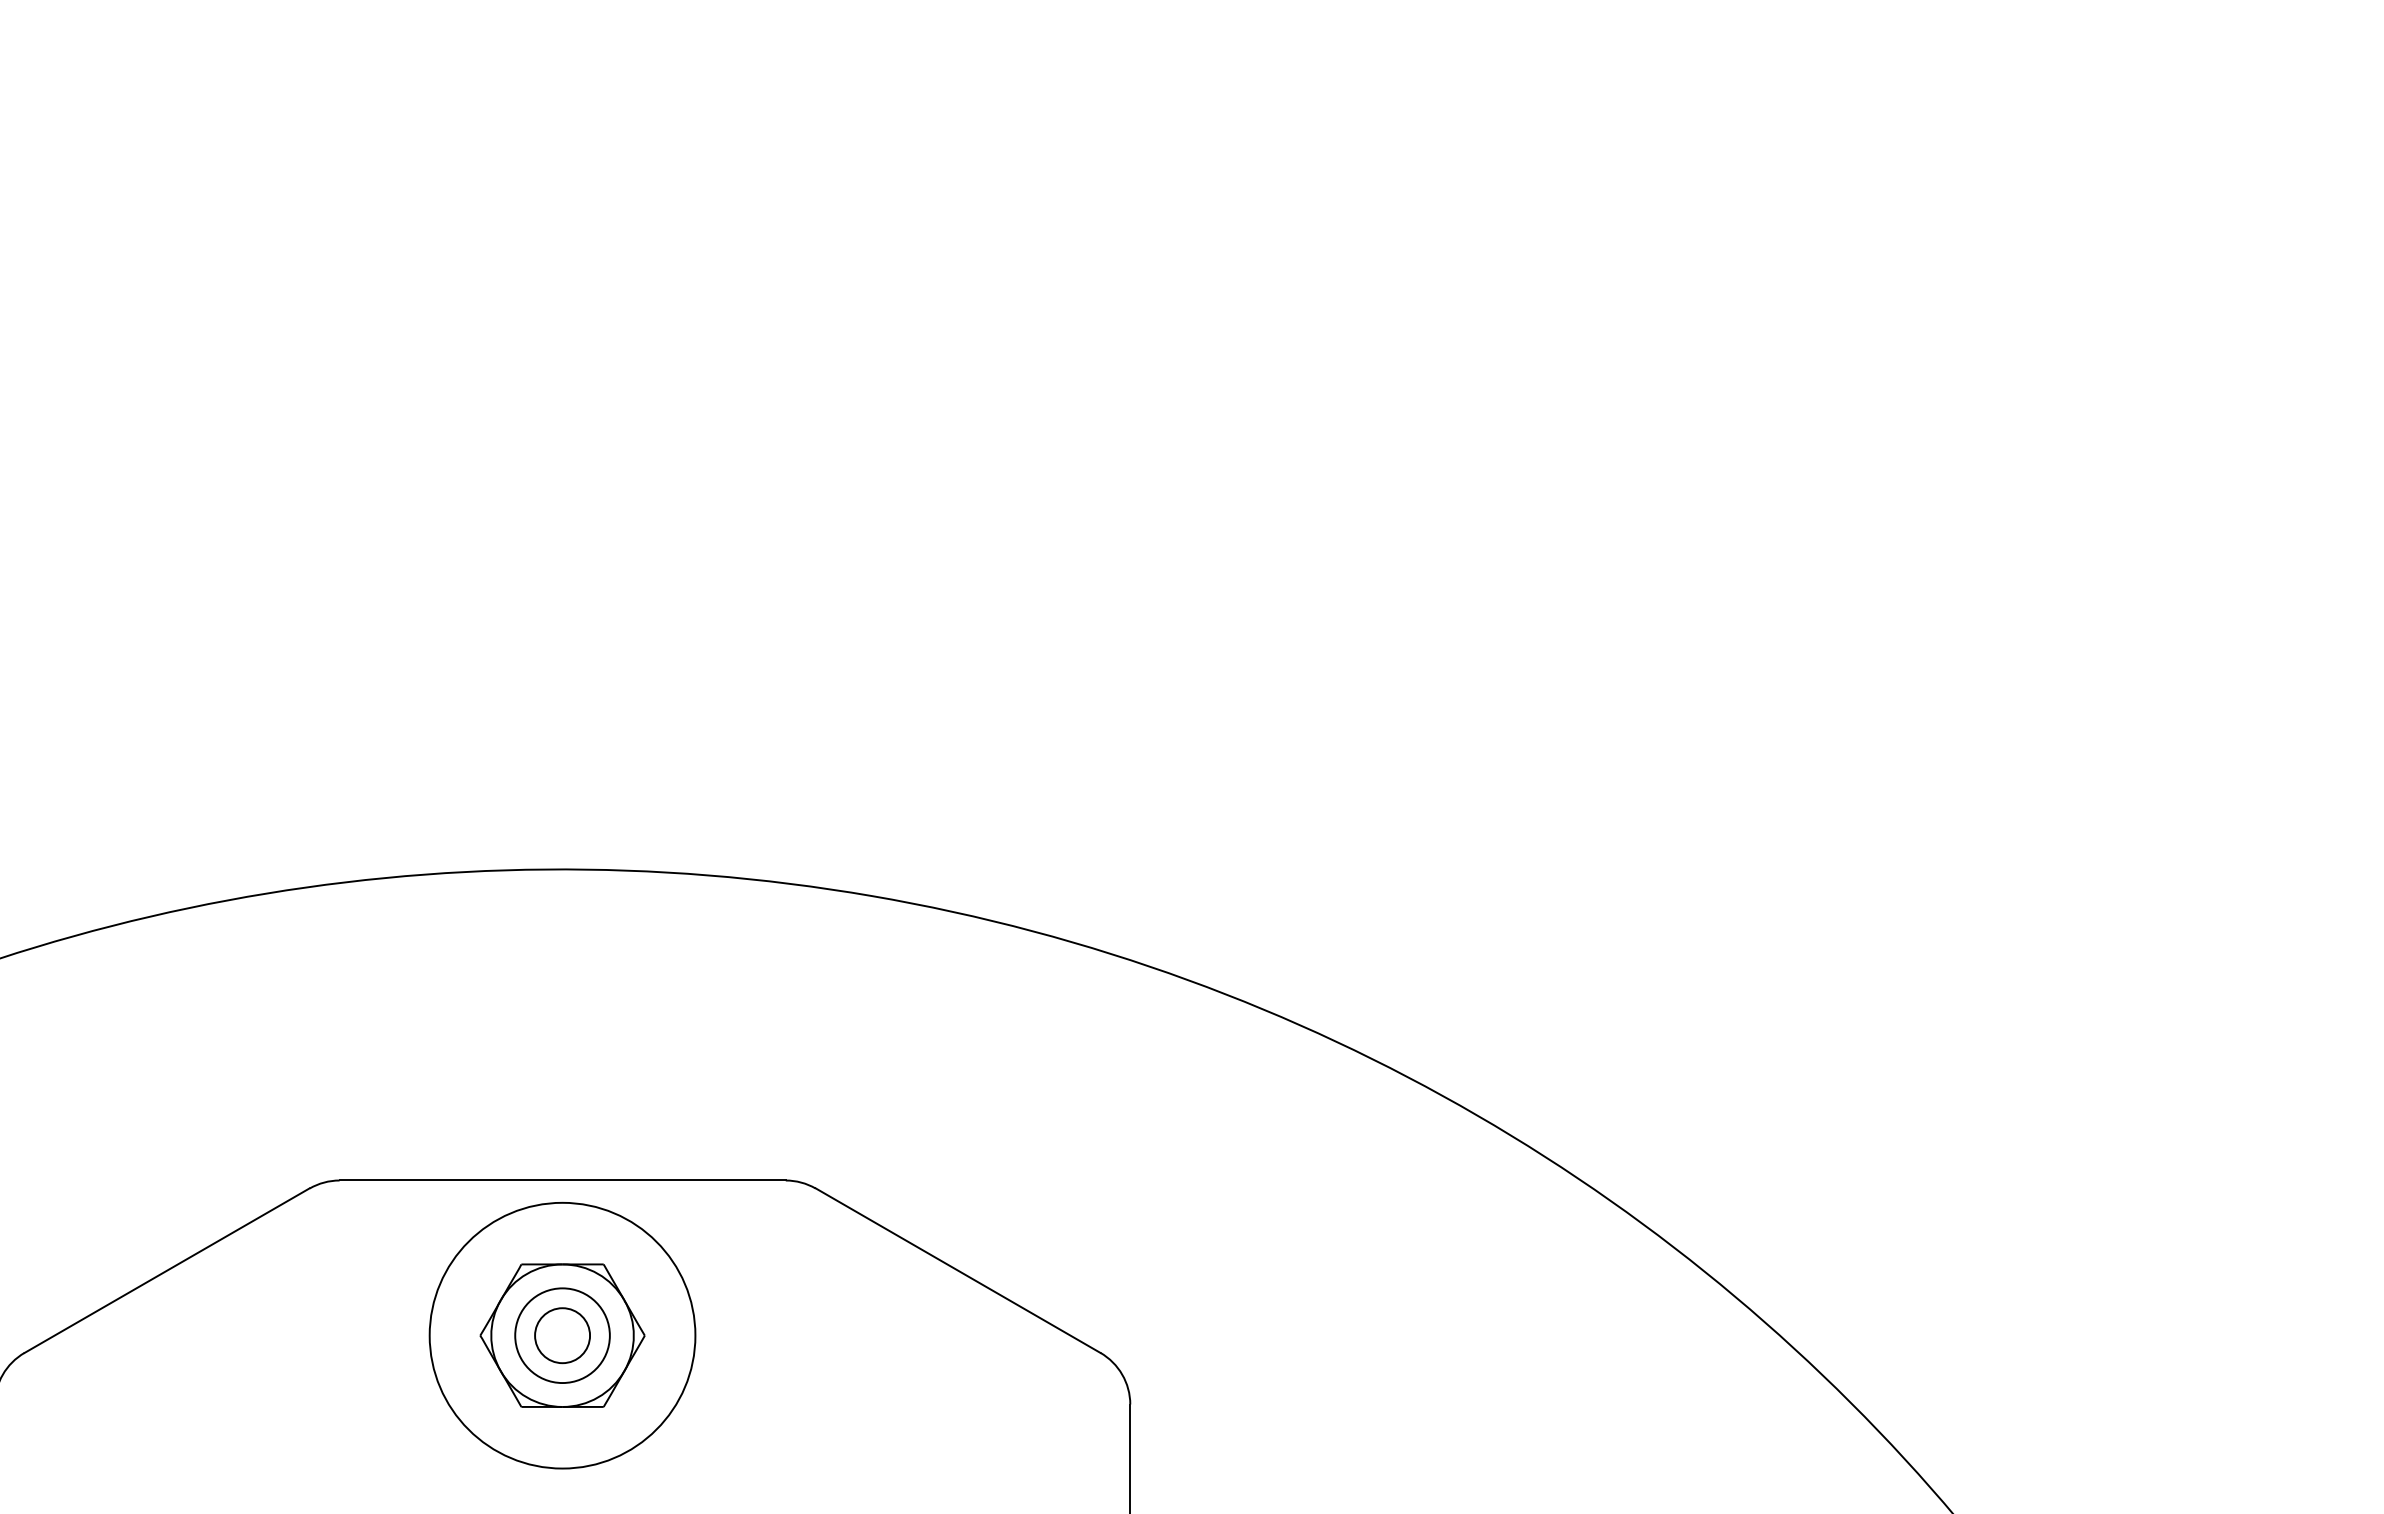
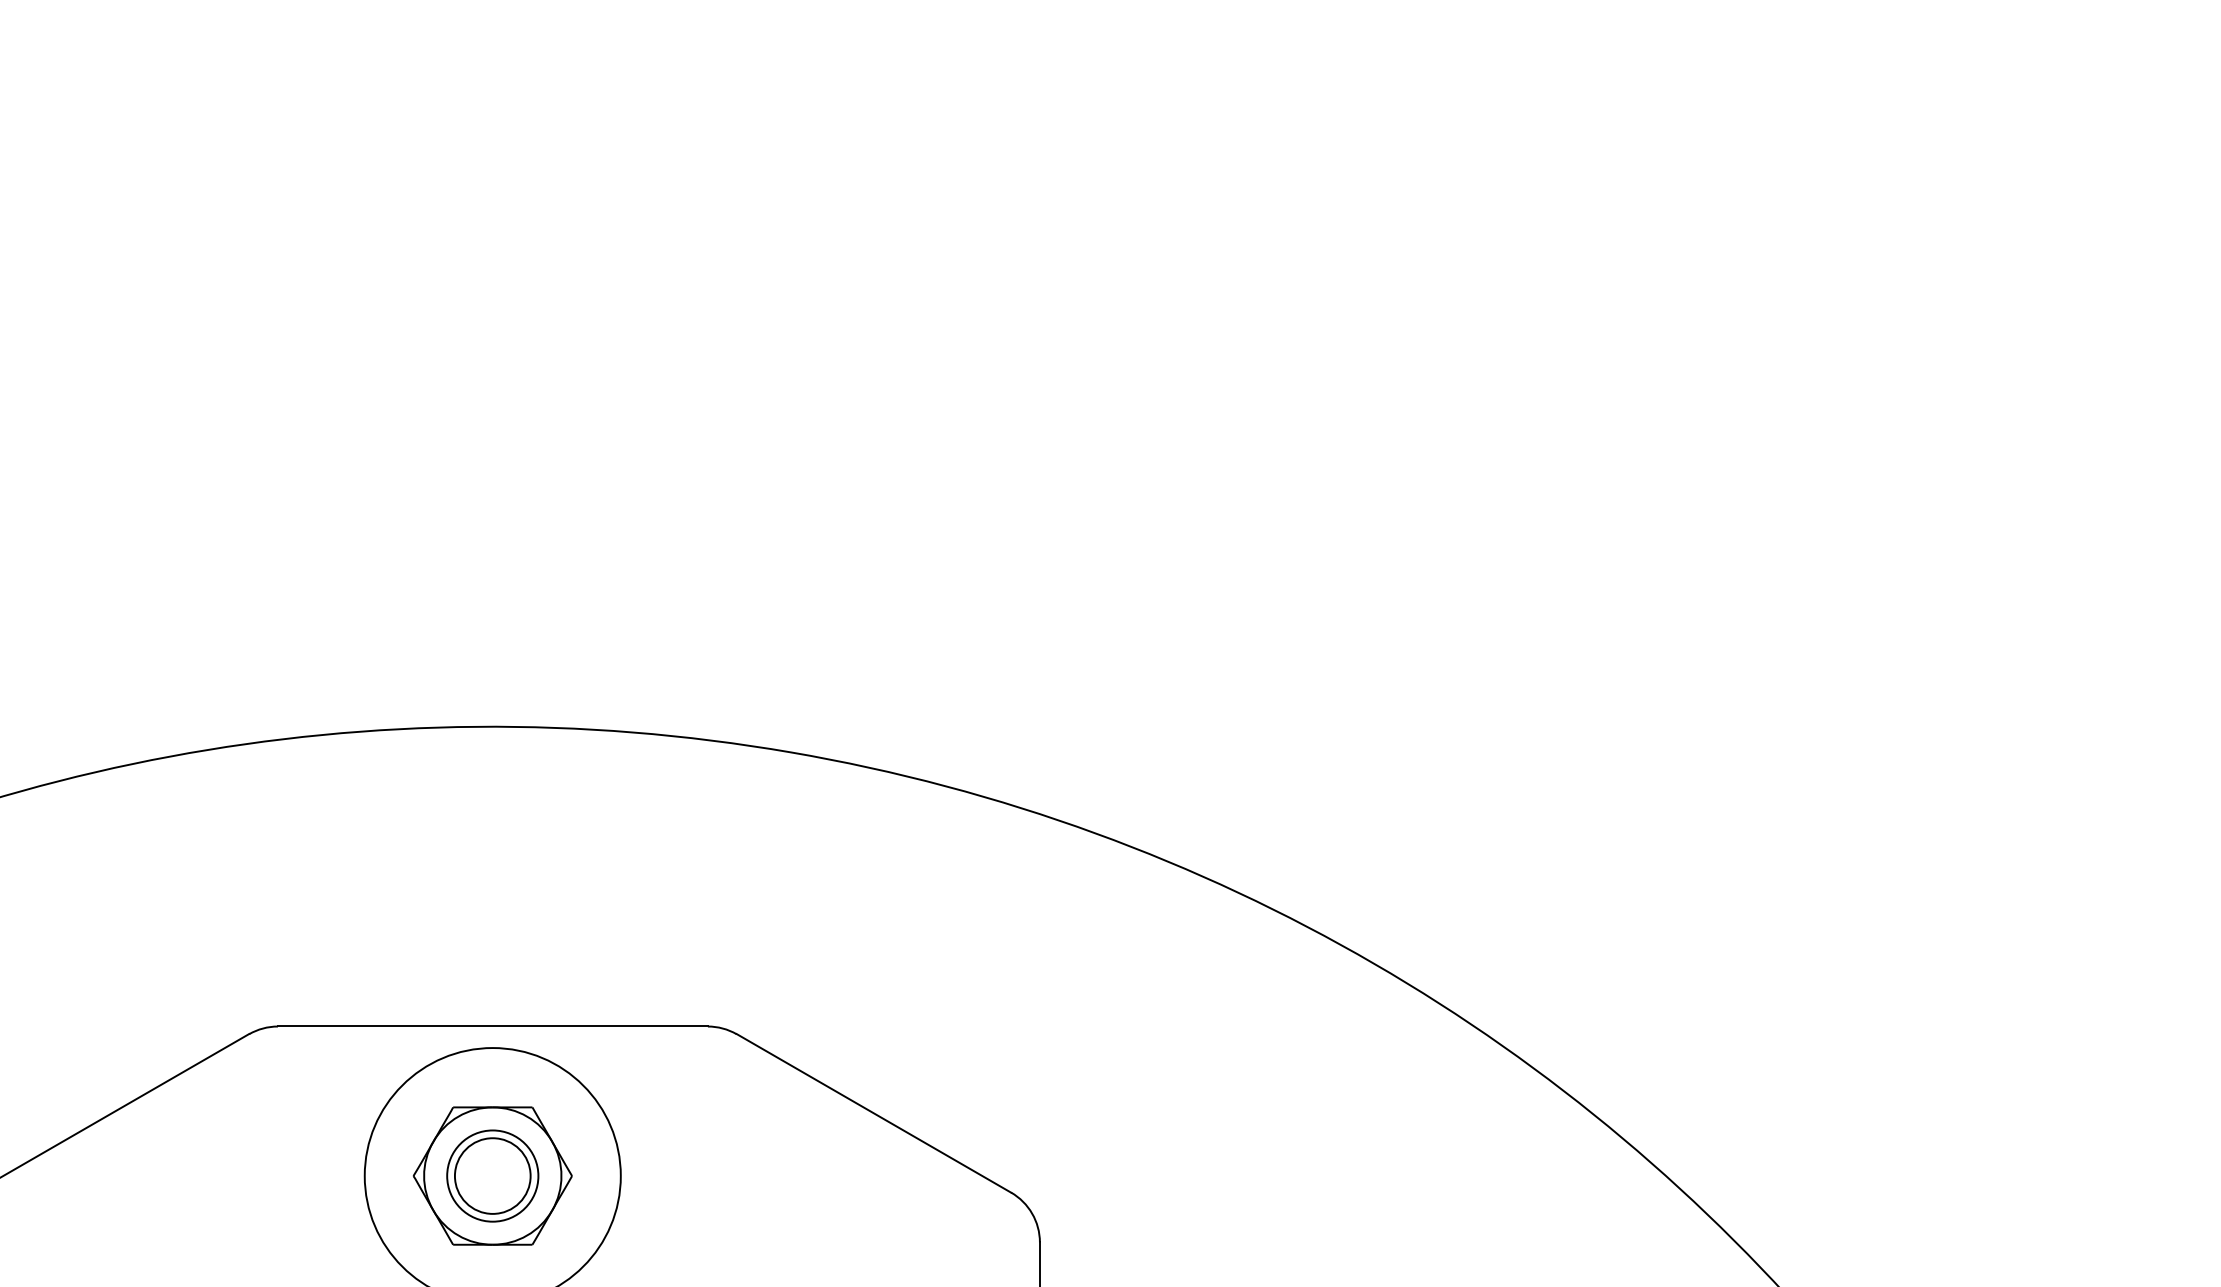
circle: (562, 1335) -> (492, 1175), size x1.43

